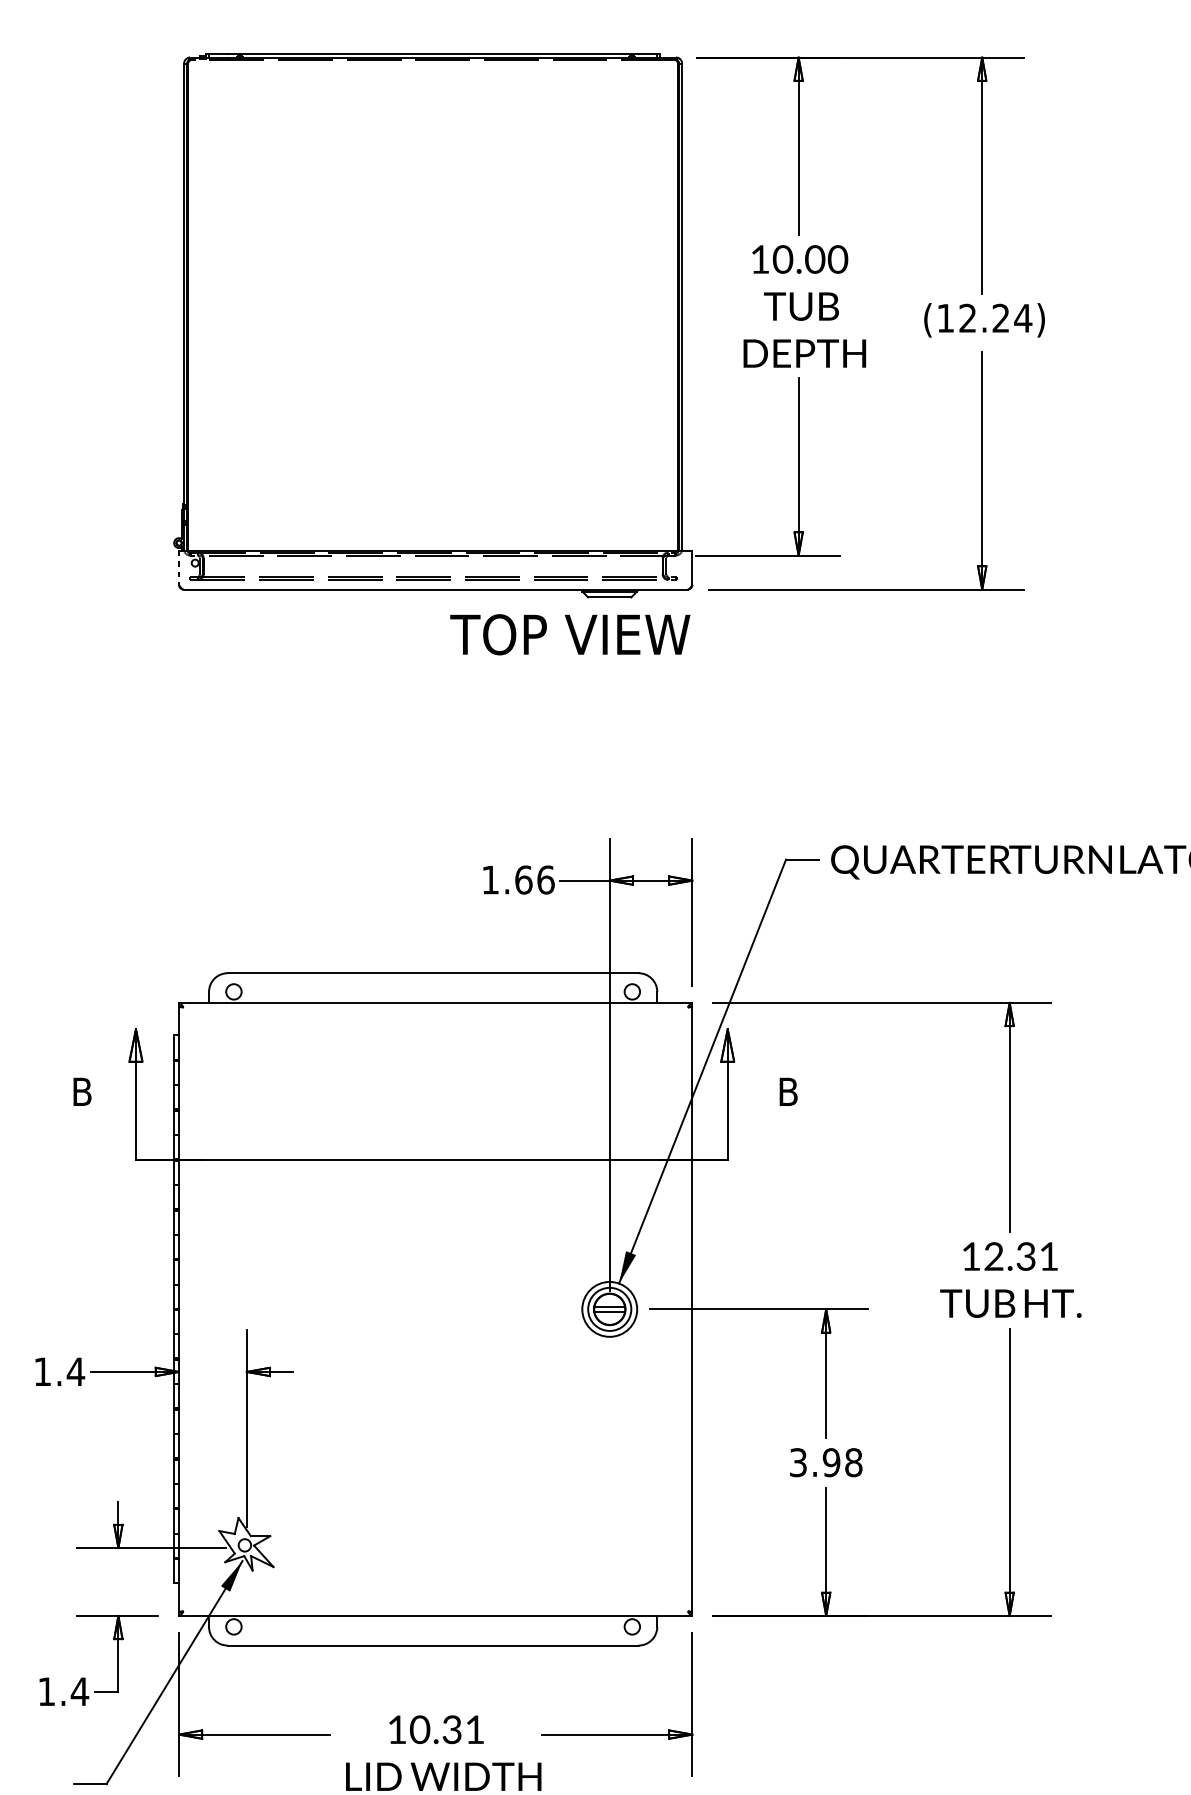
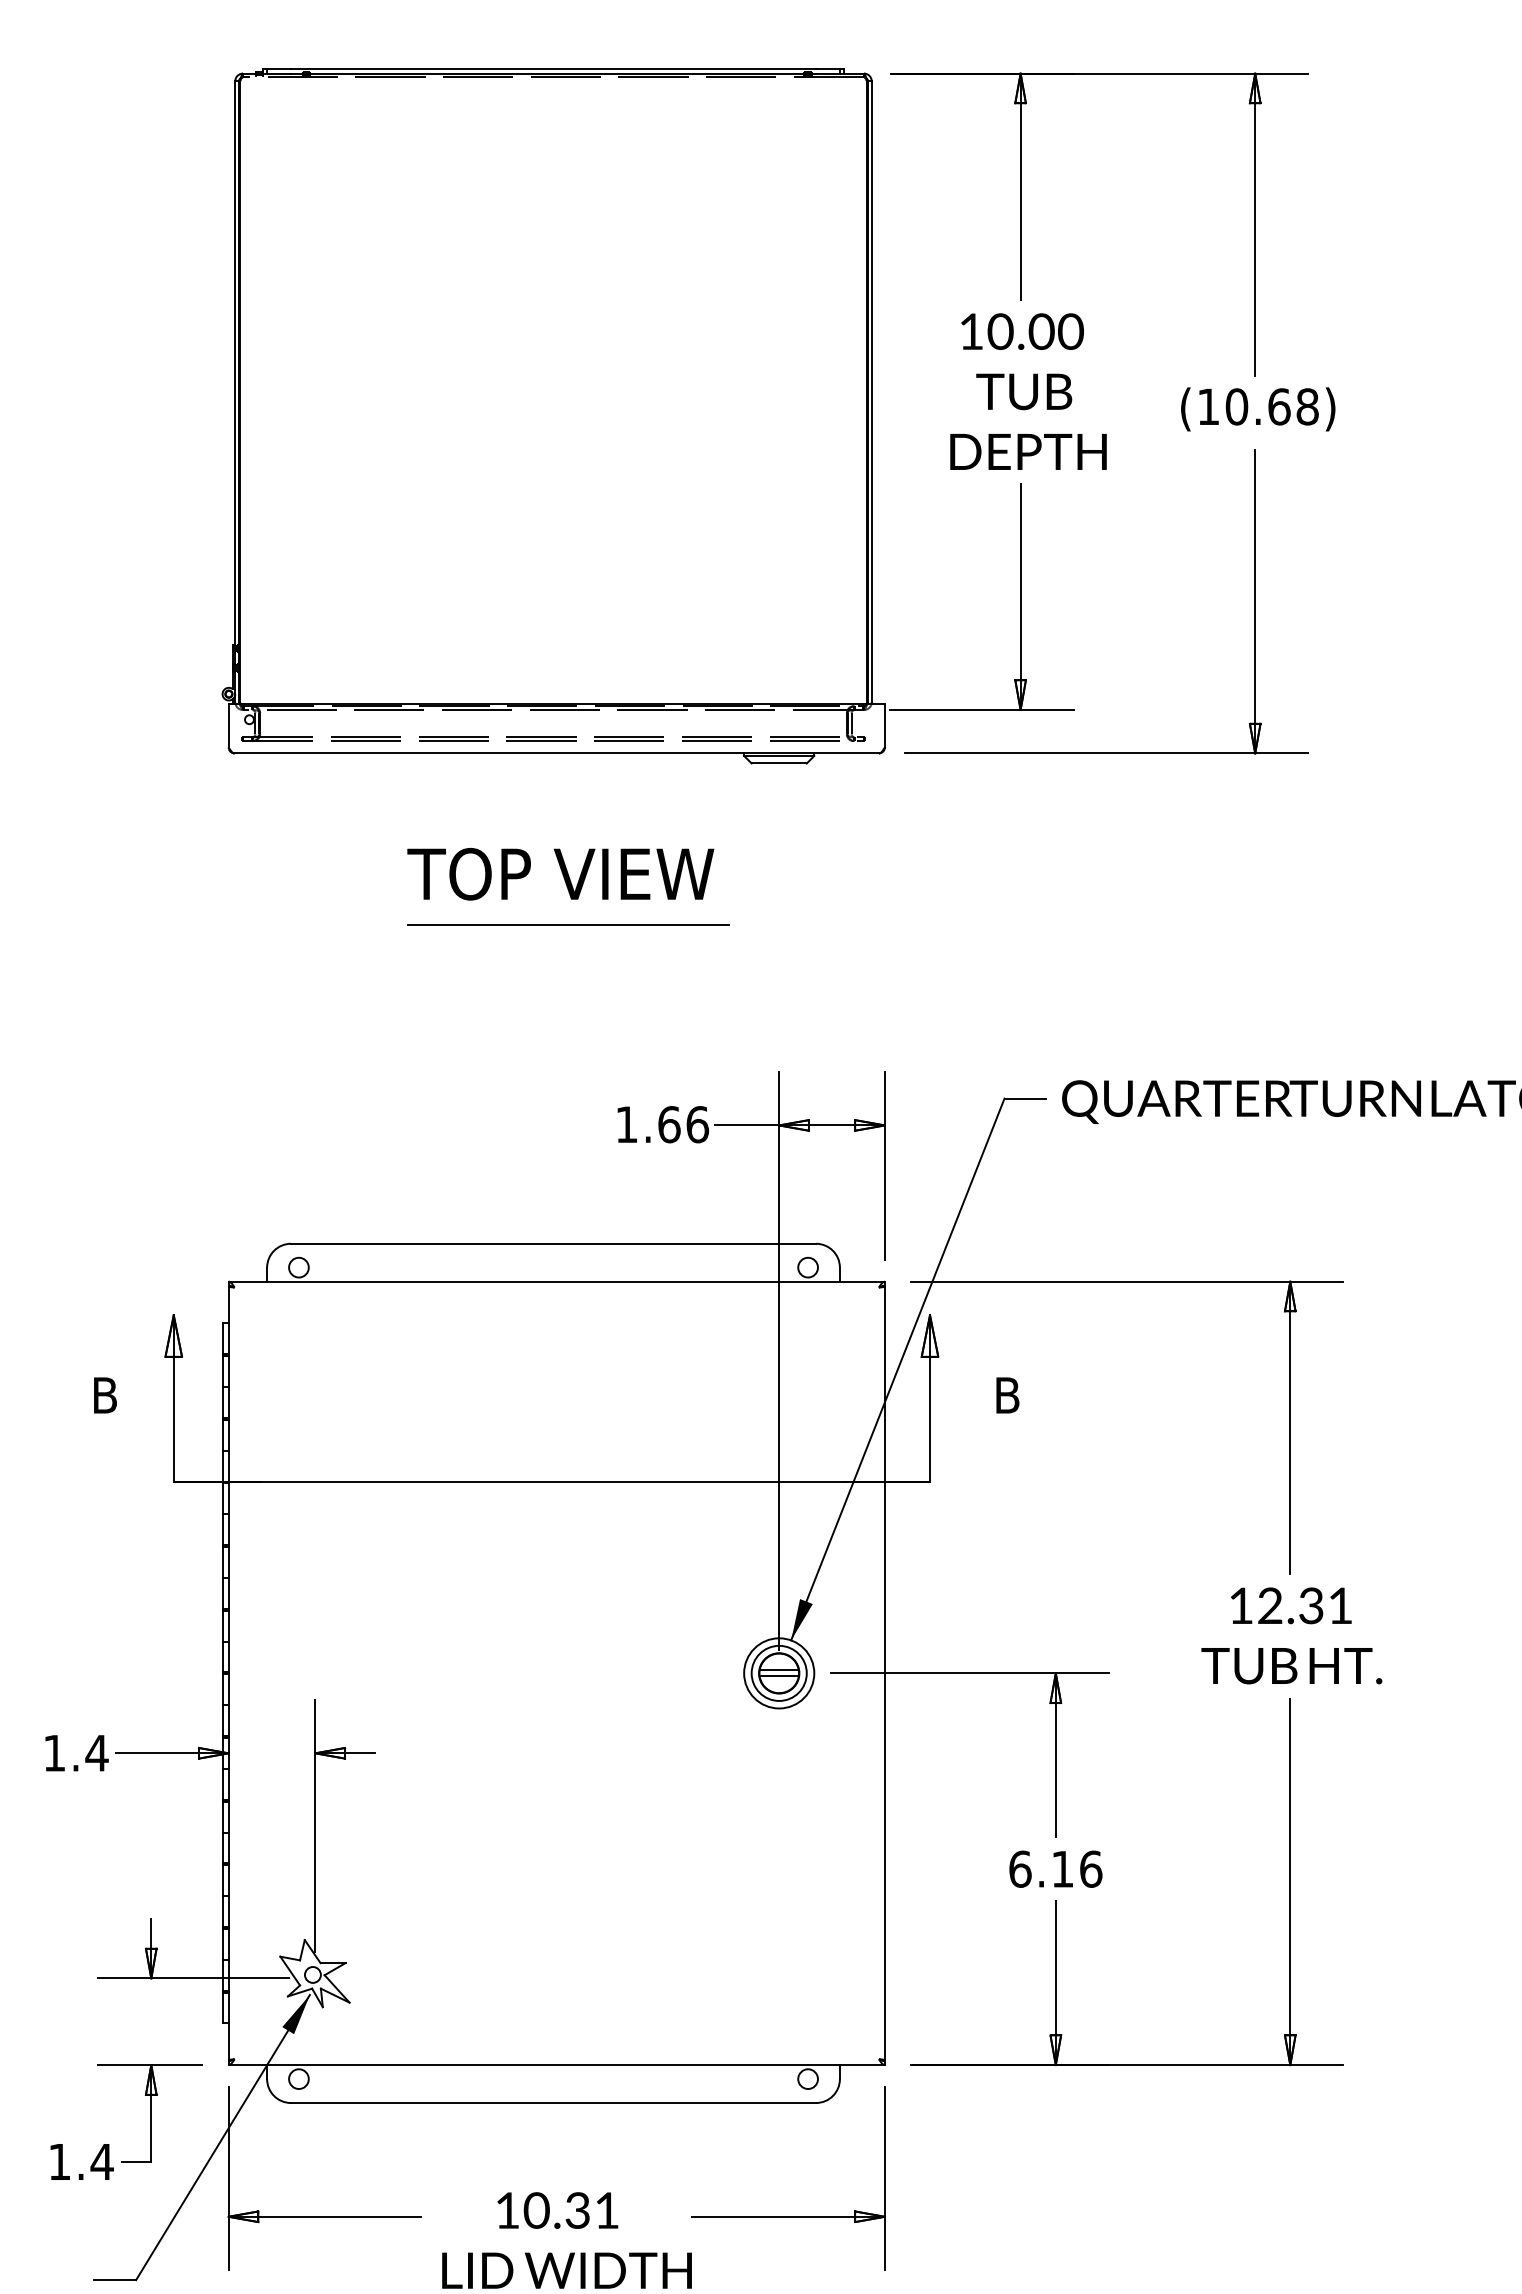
text: (995, 318) -> (1272, 406), (12.24) -> (10.68)
line: (178, 567) -> (228, 725), dashed -> solid
text: (570, 634) -> (560, 873), moved
line: (444, 723) -> (568, 924), added
text: (825, 1462) -> (1055, 1868), 3.98 -> 6.16

